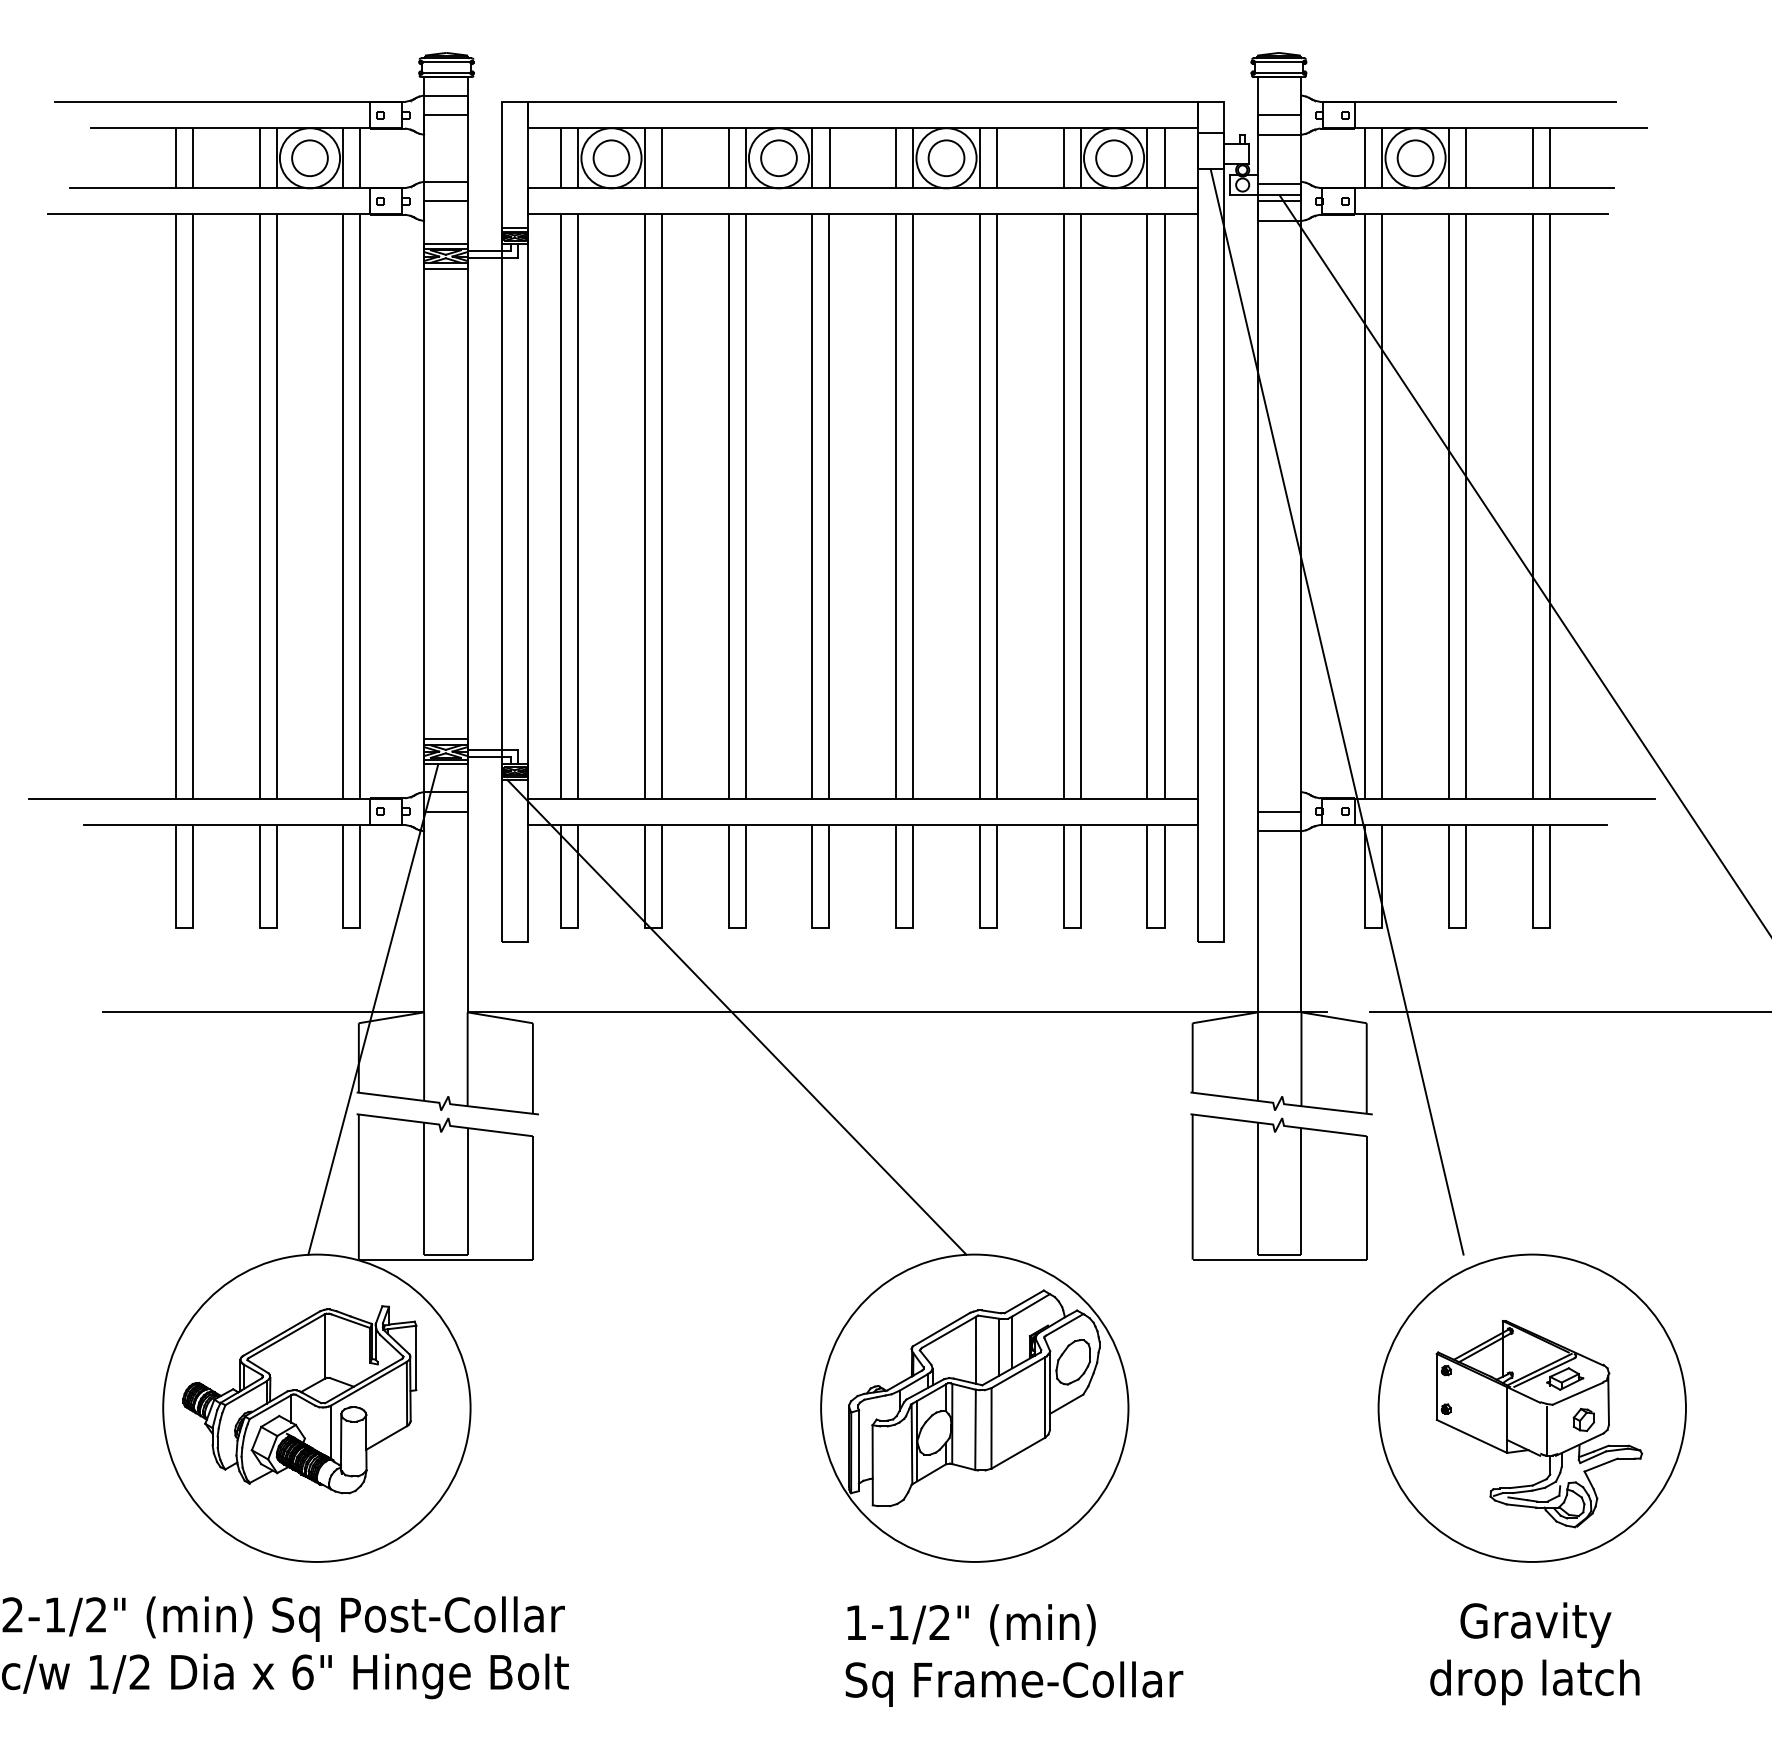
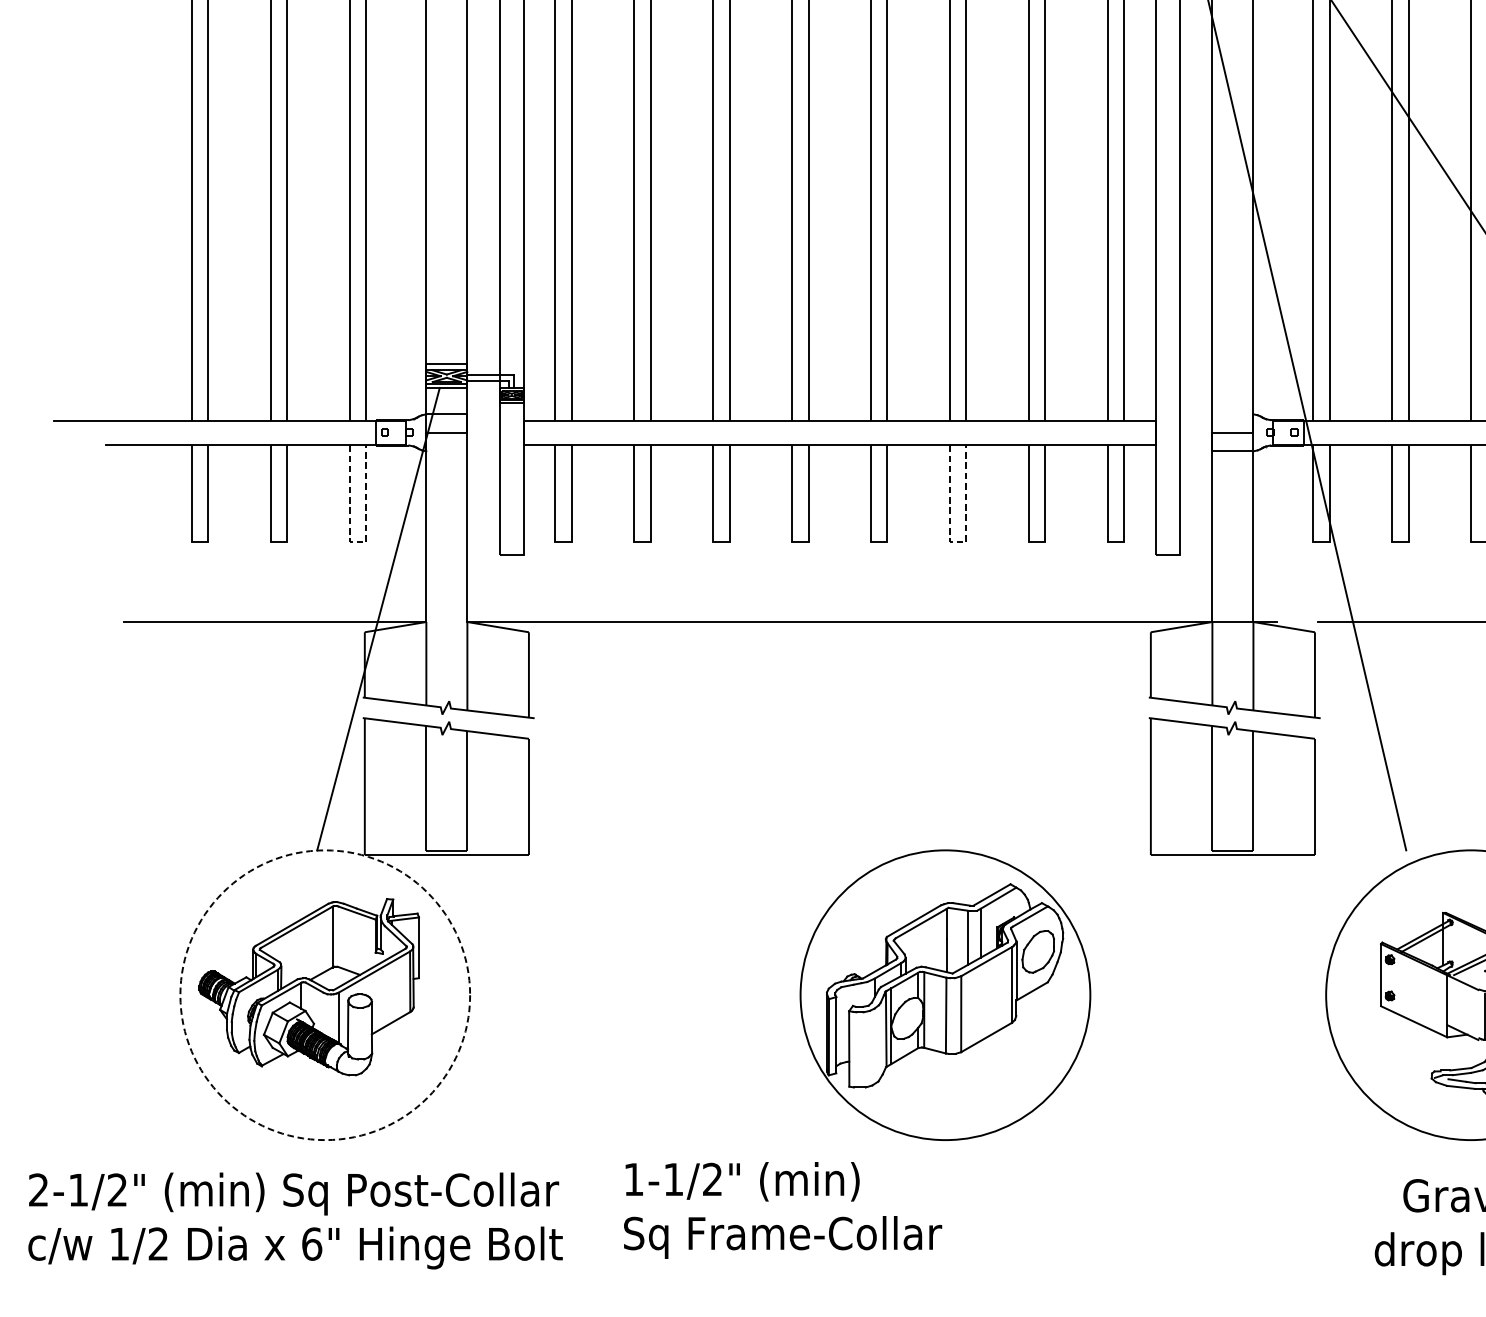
line: (351, 927) -> (357, 542), solid -> dashed
line: (988, 927) -> (958, 542), solid -> dashed
line: (736, 1016) -> (720, 625), removed
circle: (316, 1407) -> (324, 994), solid -> dashed
text: (1014, 1655) -> (783, 1210), moved

